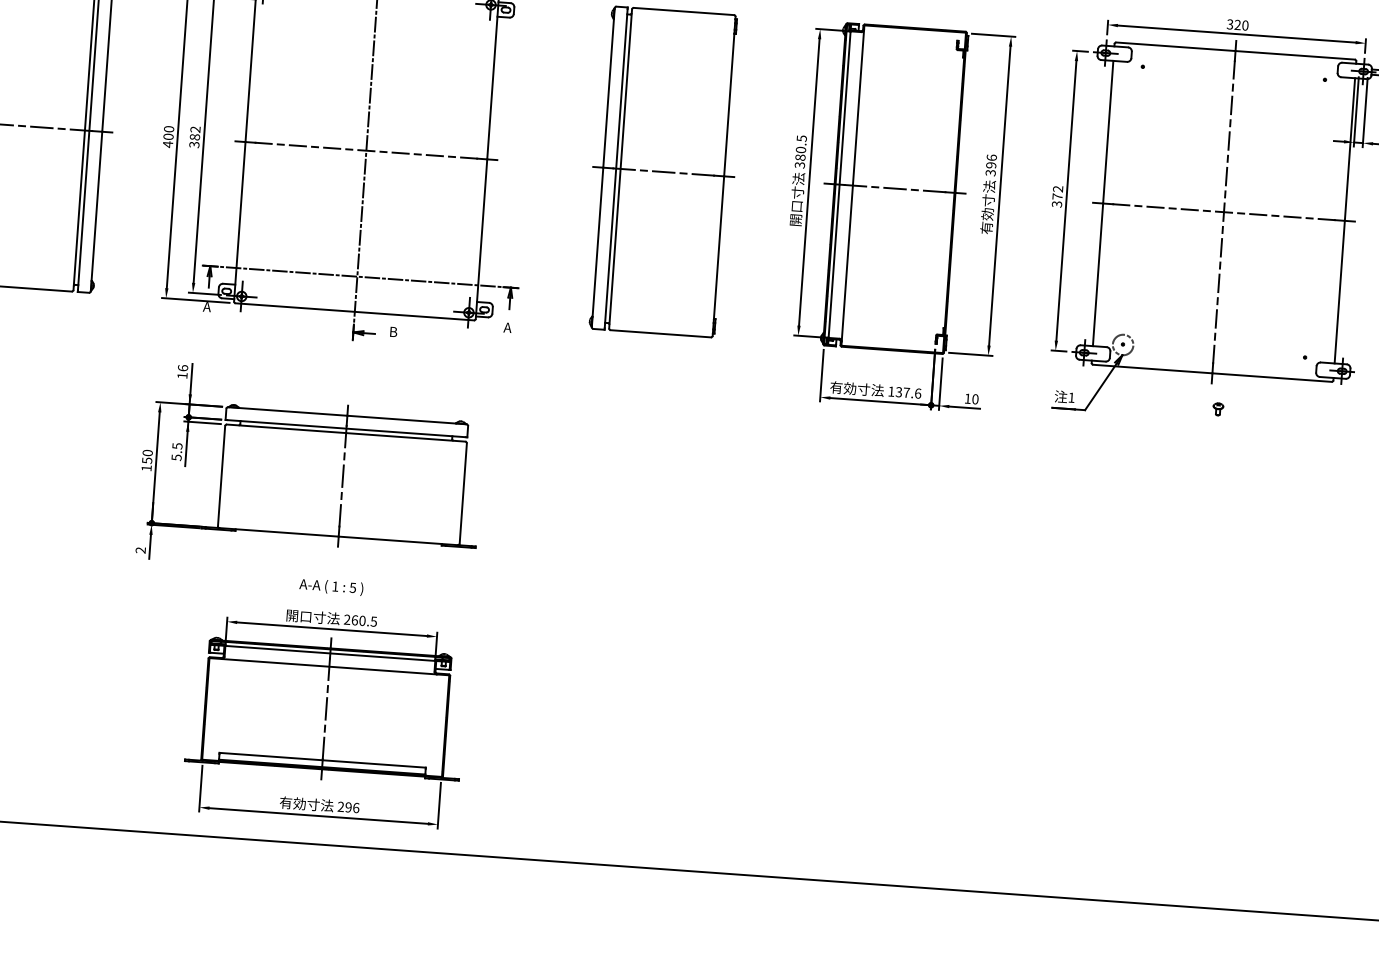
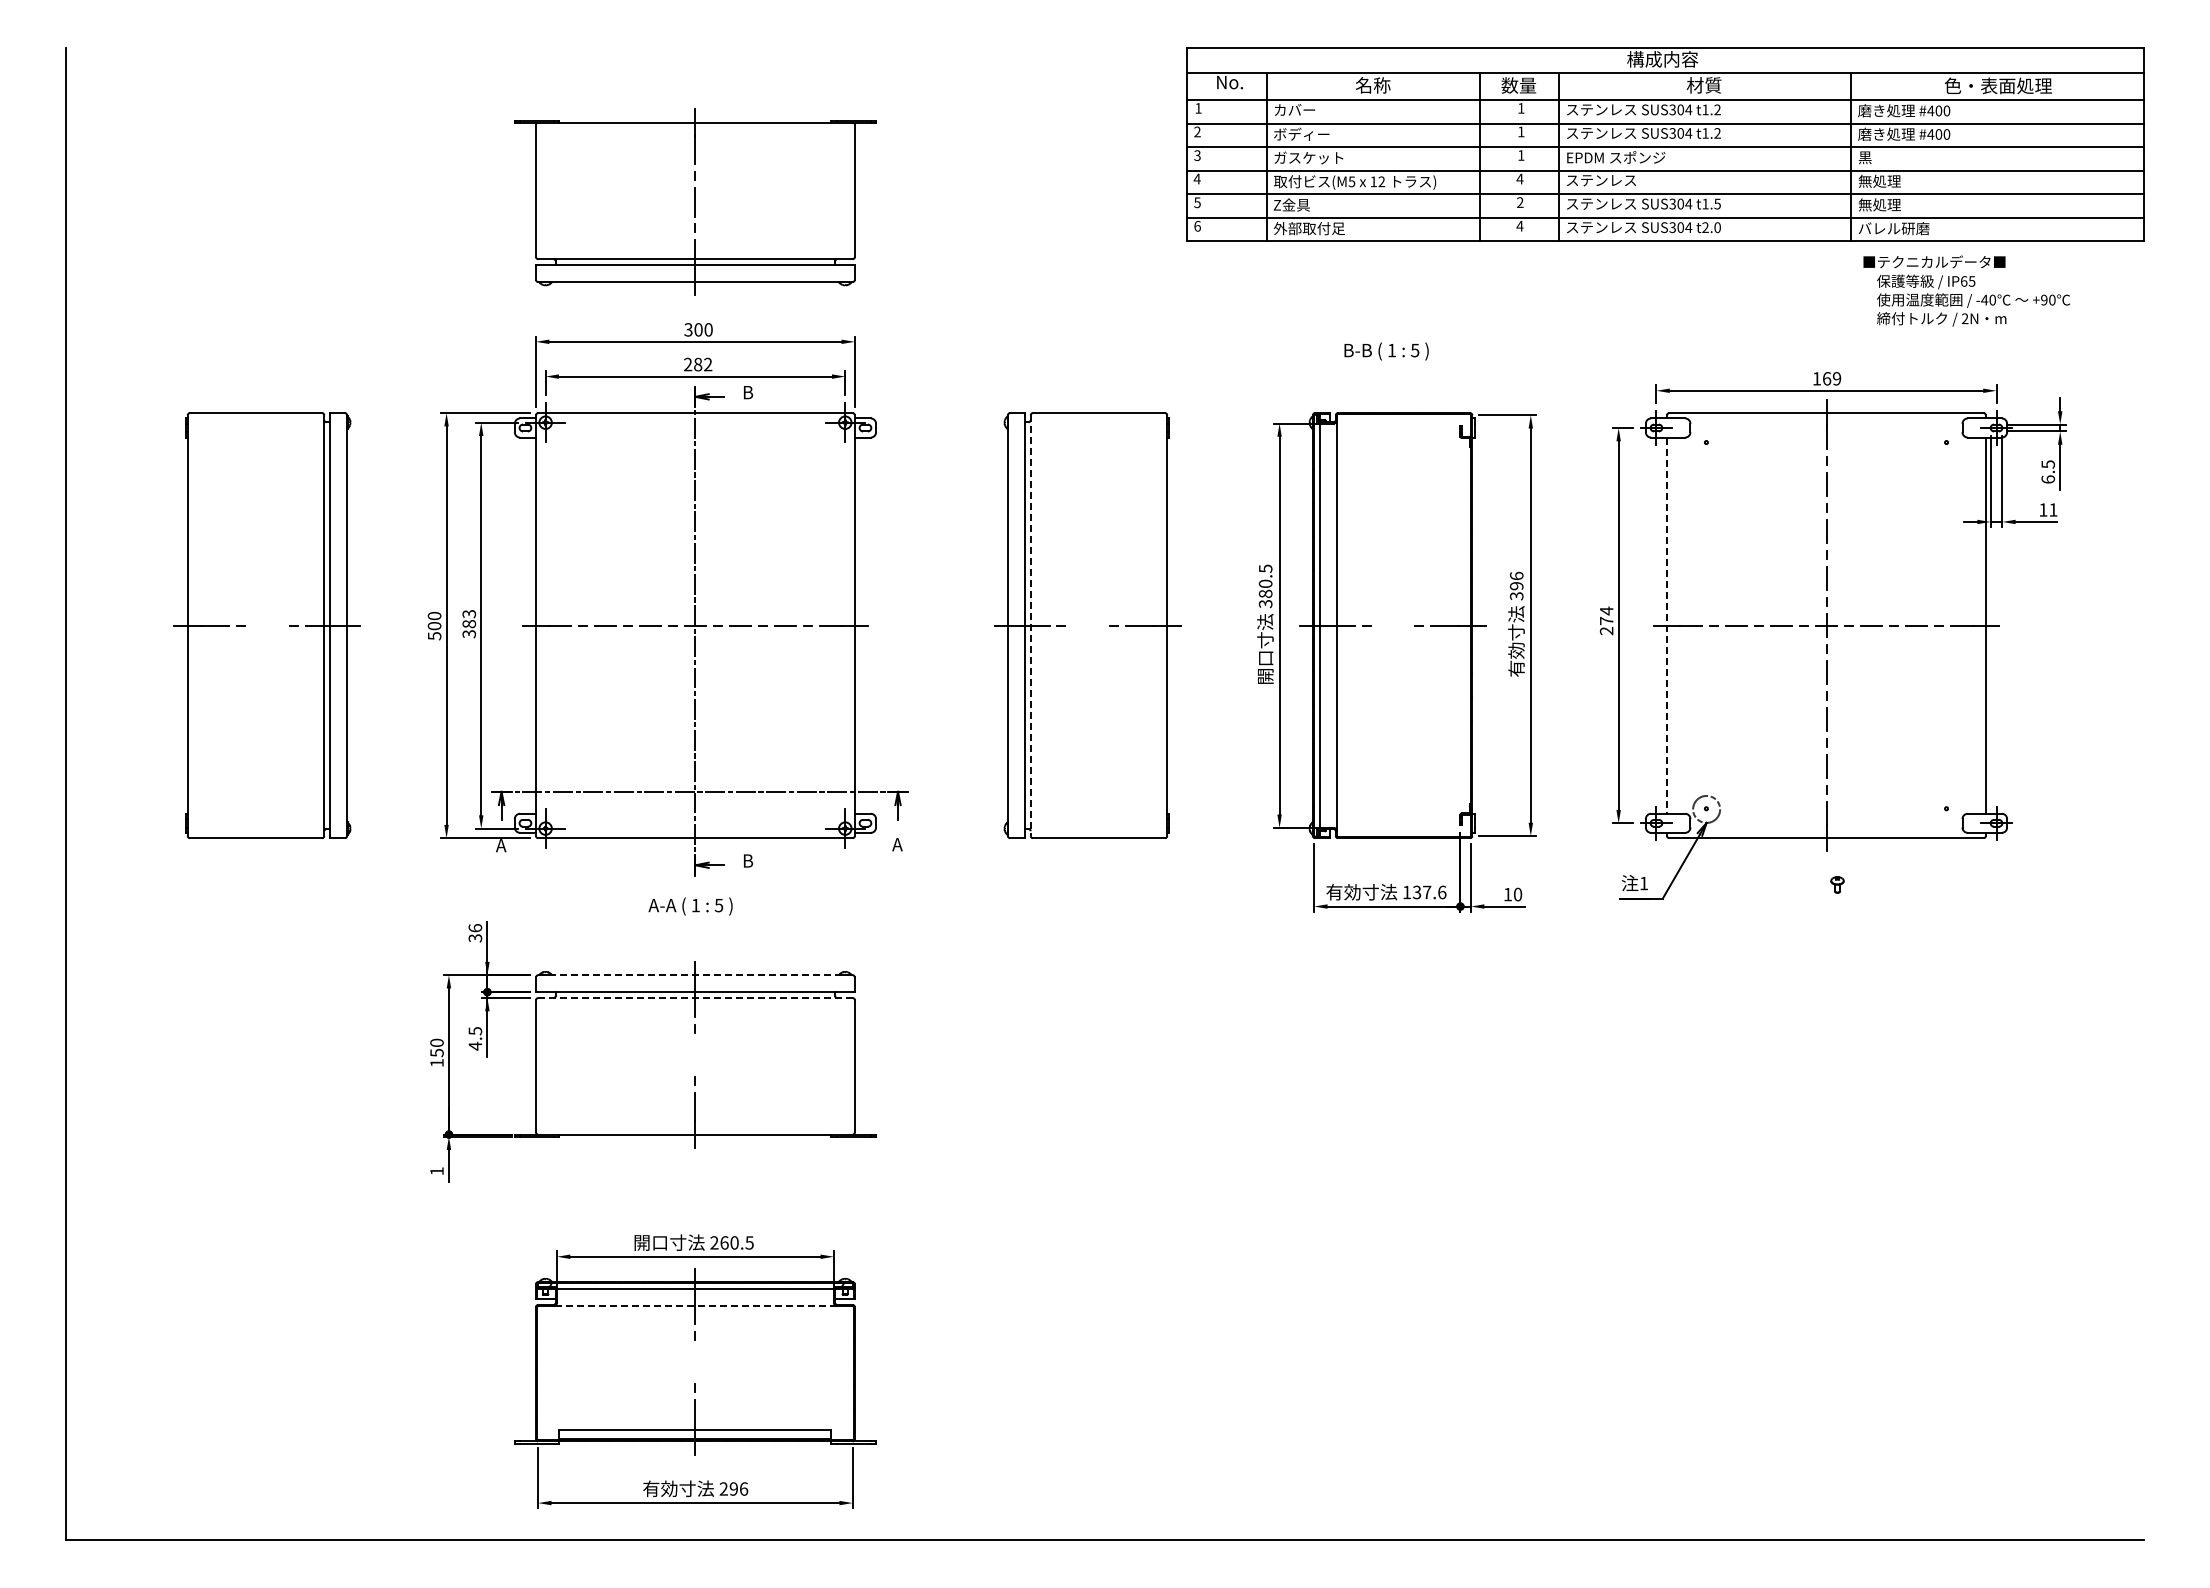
text: (1237, 24) -> (1826, 378), 320 -> 169
line: (41, 127) -> (267, 625), removed
text: (195, 129) -> (469, 614), 382 -> 383
text: (167, 143) -> (434, 635), 400 -> 500
line: (620, 169) -> (1030, 626), solid -> dashed
line: (663, 171) -> (1087, 625), removed
line: (894, 188) -> (1392, 625), removed
text: (1057, 196) -> (1606, 620), 372 -> 274
line: (1103, 204) -> (1667, 626), solid -> dashed
text: (182, 375) -> (475, 938), 16 -> 36
line: (346, 415) -> (694, 975), solid -> dashed
line: (345, 433) -> (694, 998), solid -> dashed
text: (176, 457) -> (475, 1045), 5.5 -> 4.5
line: (343, 475) -> (695, 1054), removed
text: (140, 550) -> (436, 1171), 2 -> 1
text: (331, 587) -> (690, 906), moved
line: (329, 666) -> (695, 1306), solid -> dashed
line: (326, 708) -> (695, 1361), removed

